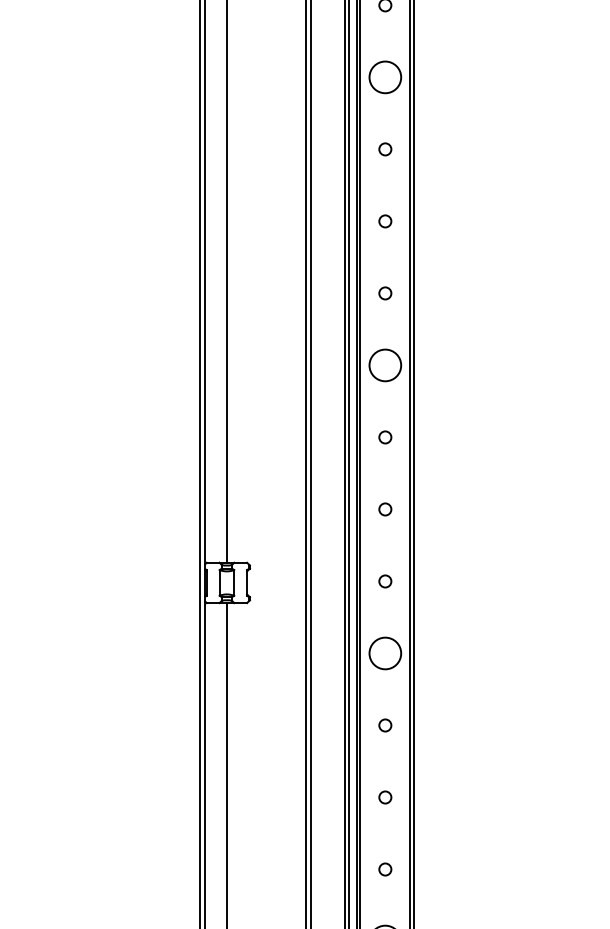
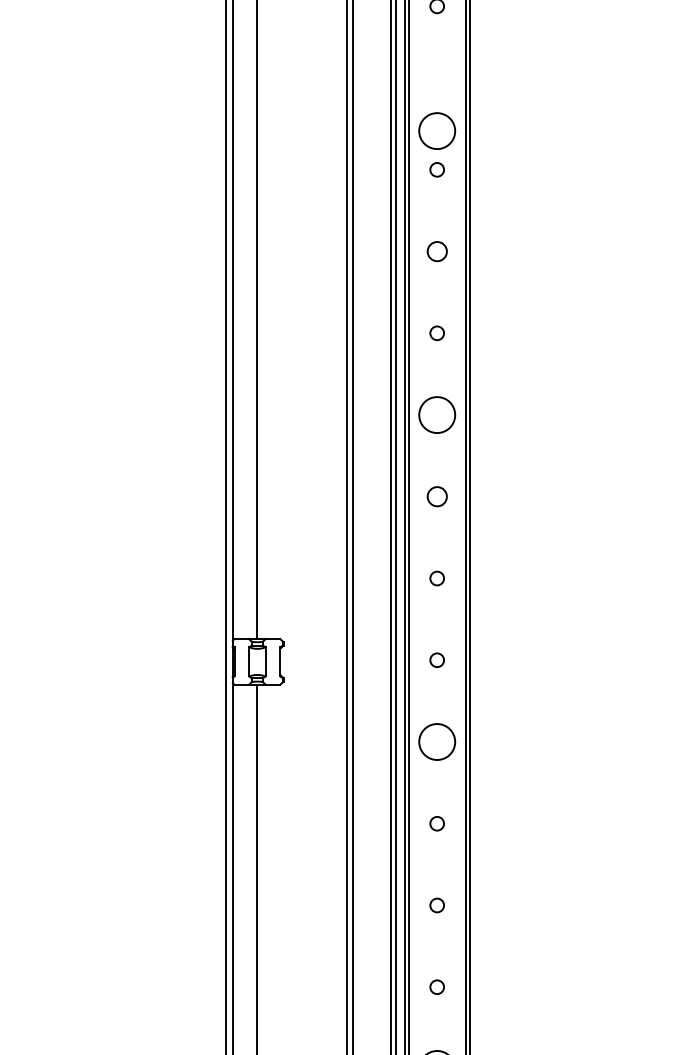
circle: (385, 76) -> (437, 130), moved
circle: (384, 221) -> (436, 251), size x1.4
circle: (384, 437) -> (436, 496), size x1.4

